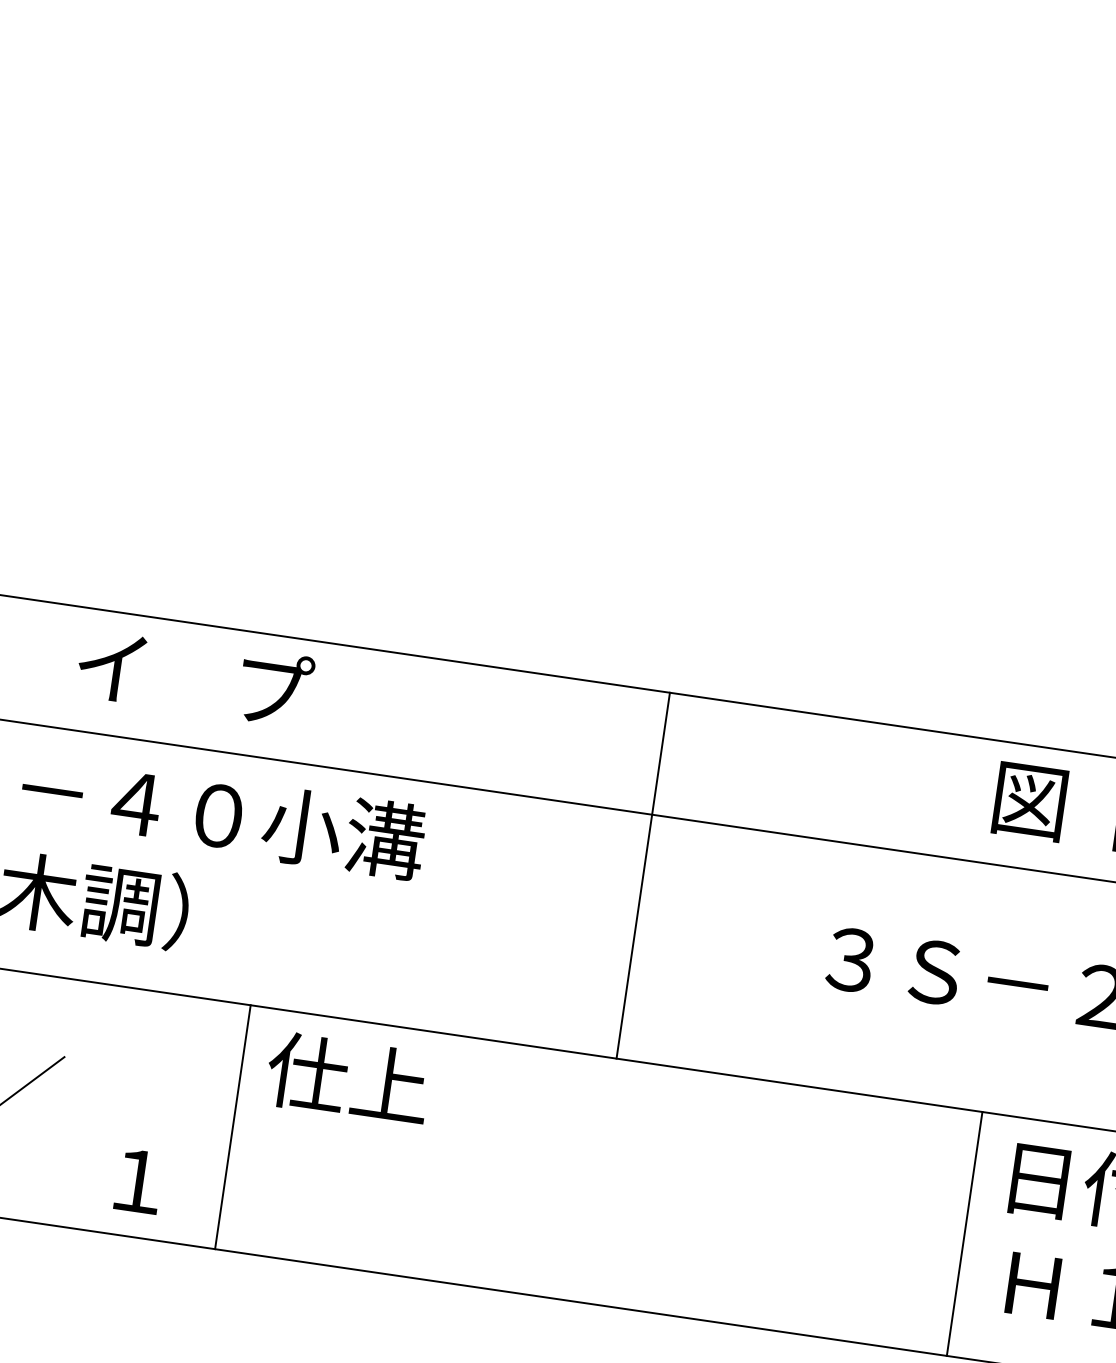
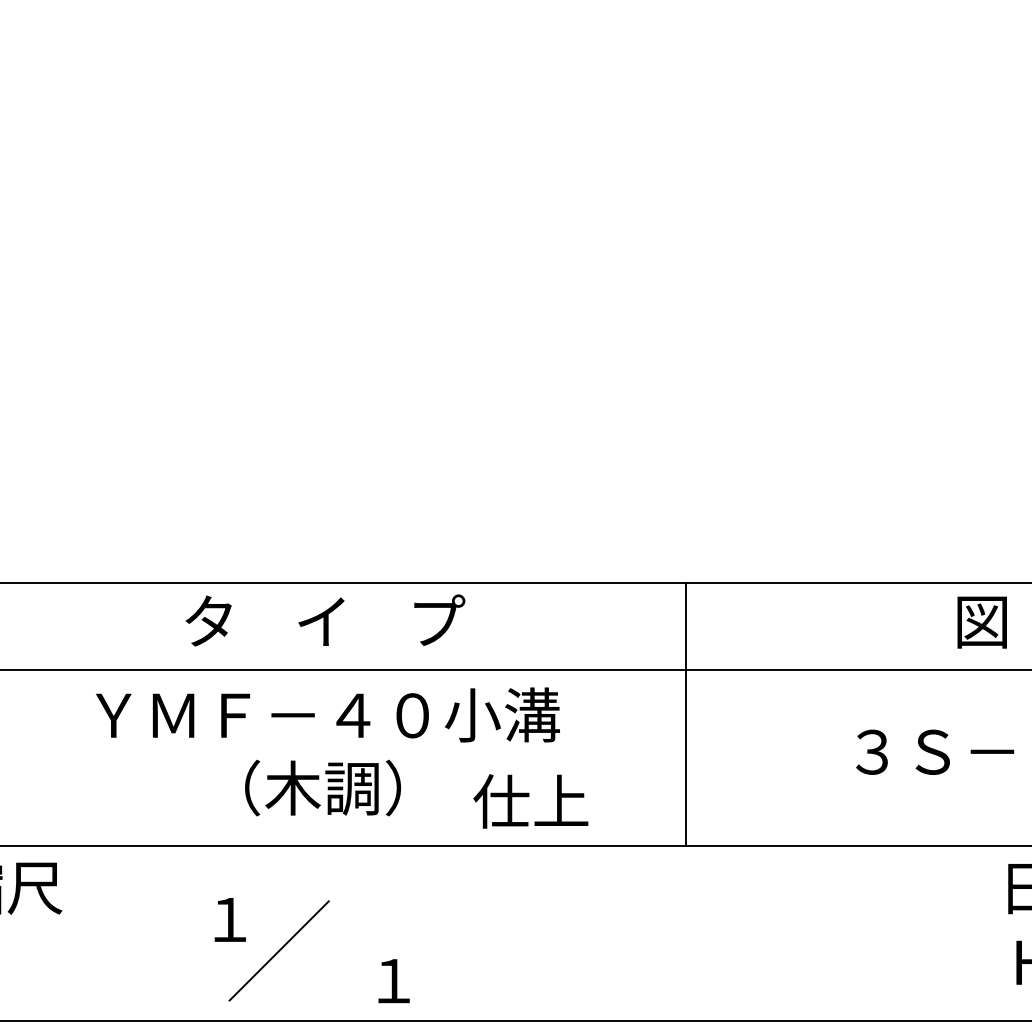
line: (643, 874) -> (685, 713), moved
text: (347, 1078) -> (530, 801), moved
line: (232, 1127) -> (454, 933), removed
line: (964, 1234) -> (980, 933), removed

